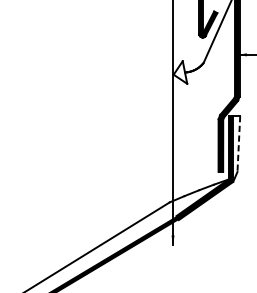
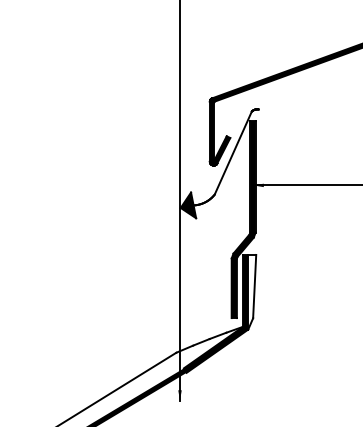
fill: (180, 72) -> (188, 205), added
line: (238, 143) -> (254, 286), dashed -> solid

